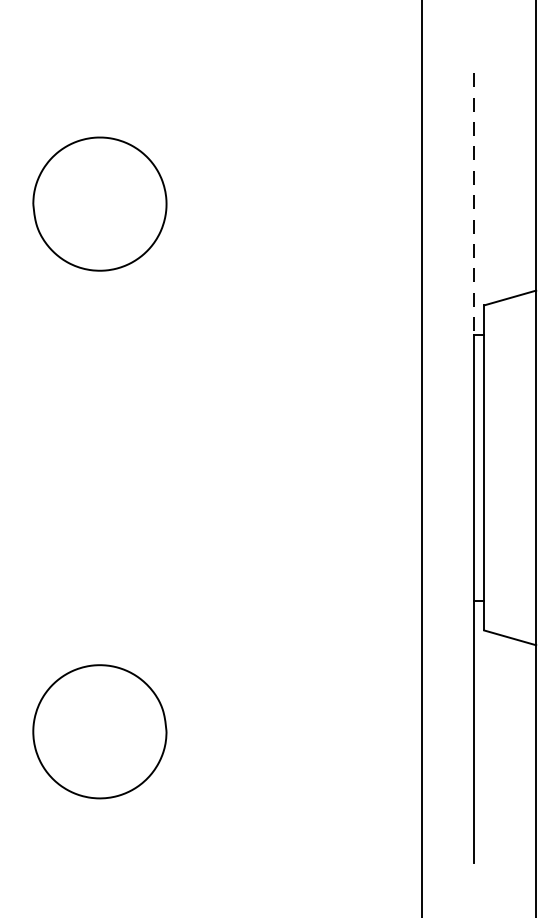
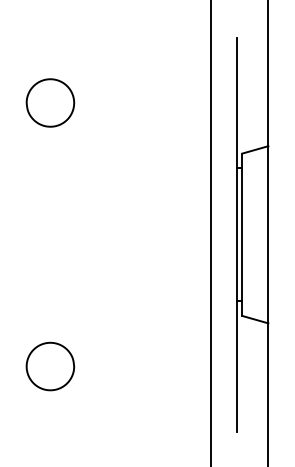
part: (100, 203) -> (50, 102), size x0.71
line: (474, 205) -> (237, 103), dashed -> solid
part: (100, 731) -> (50, 366), size x0.71

